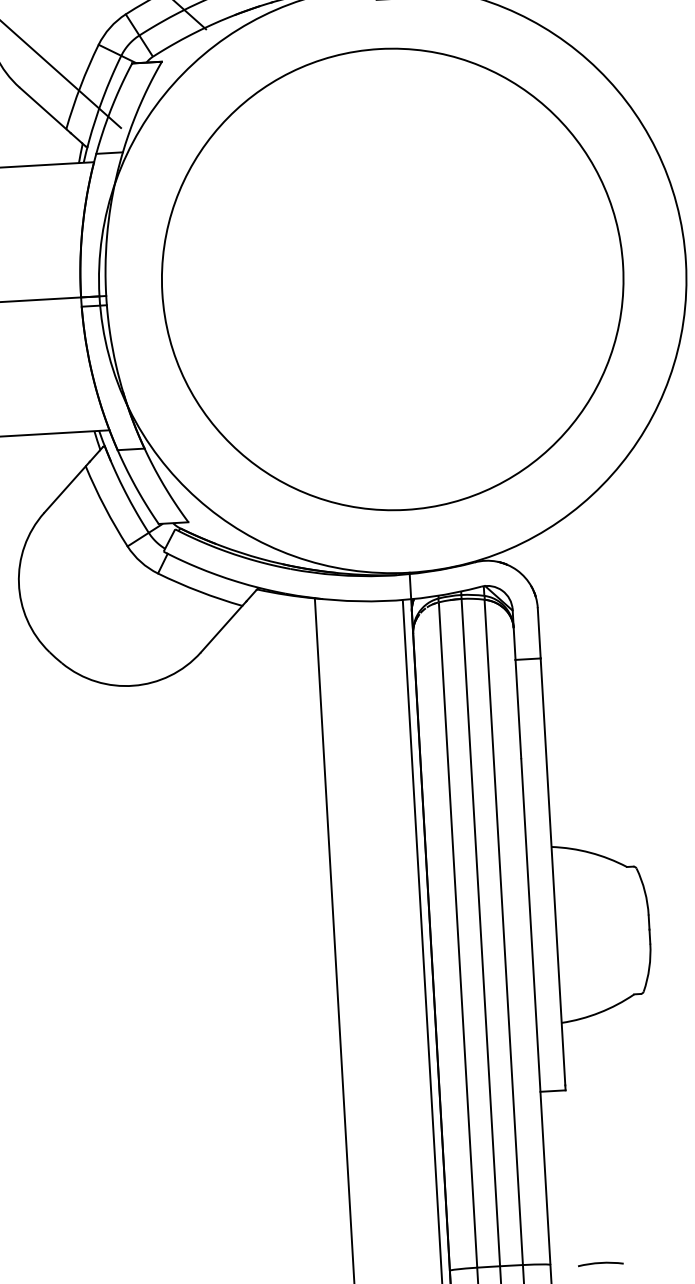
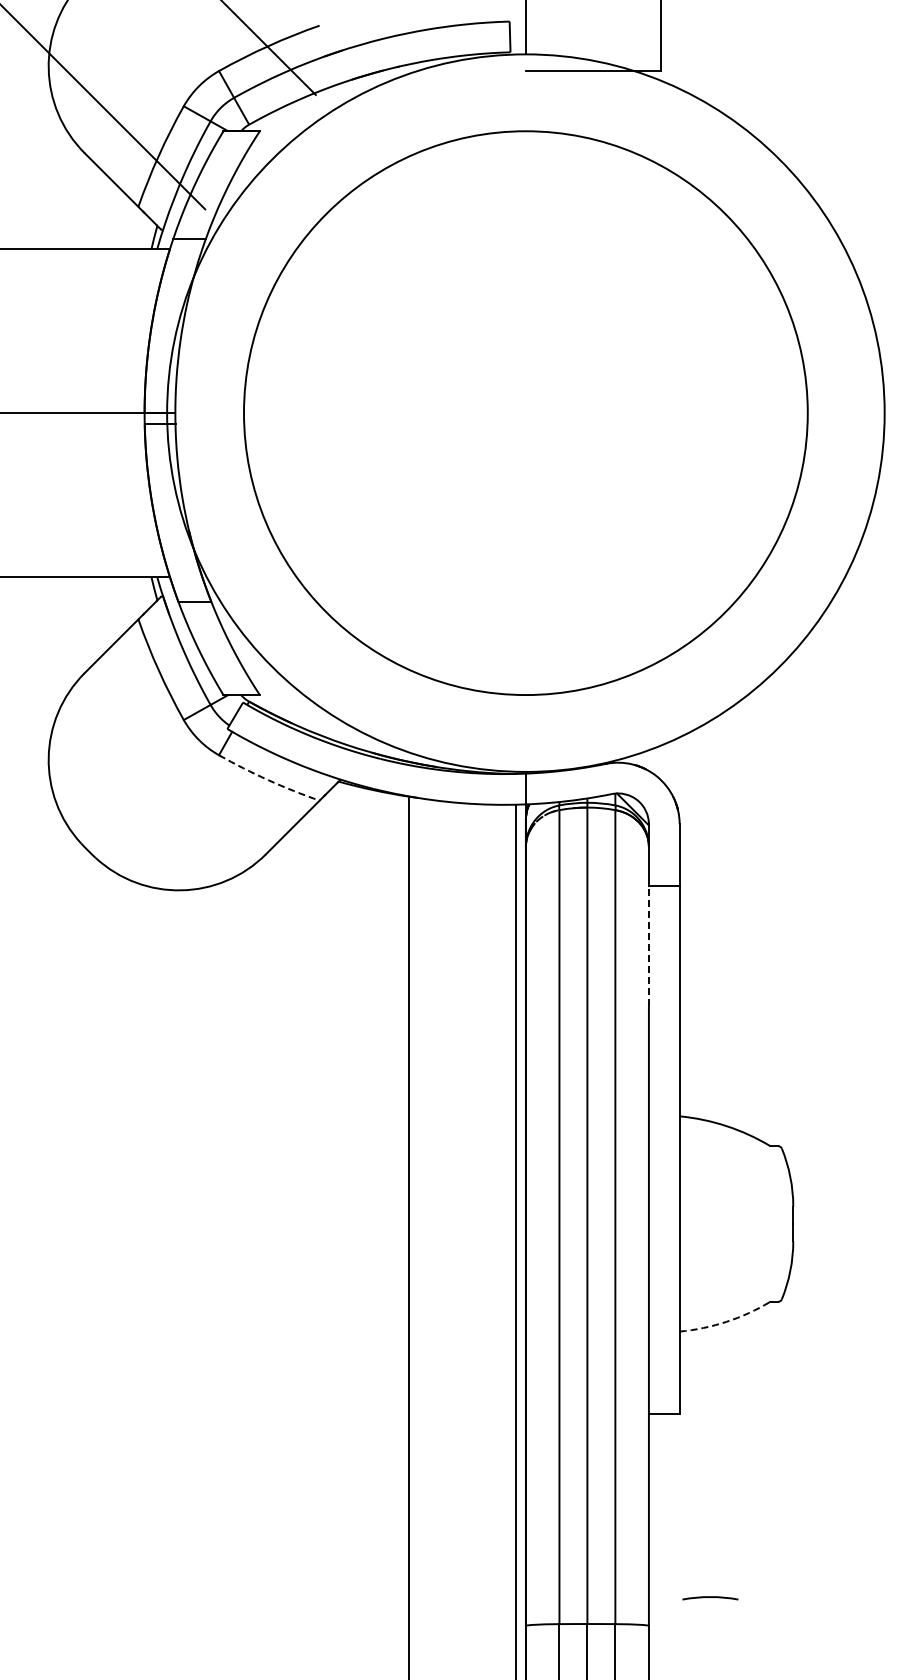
arc: (199, 591) -> (268, 780), solid -> dashed
line: (518, 708) -> (648, 945), solid -> dashed
arc: (599, 1012) -> (726, 1321), solid -> dashed
arc: (600, 1263) -> (710, 1597), moved

